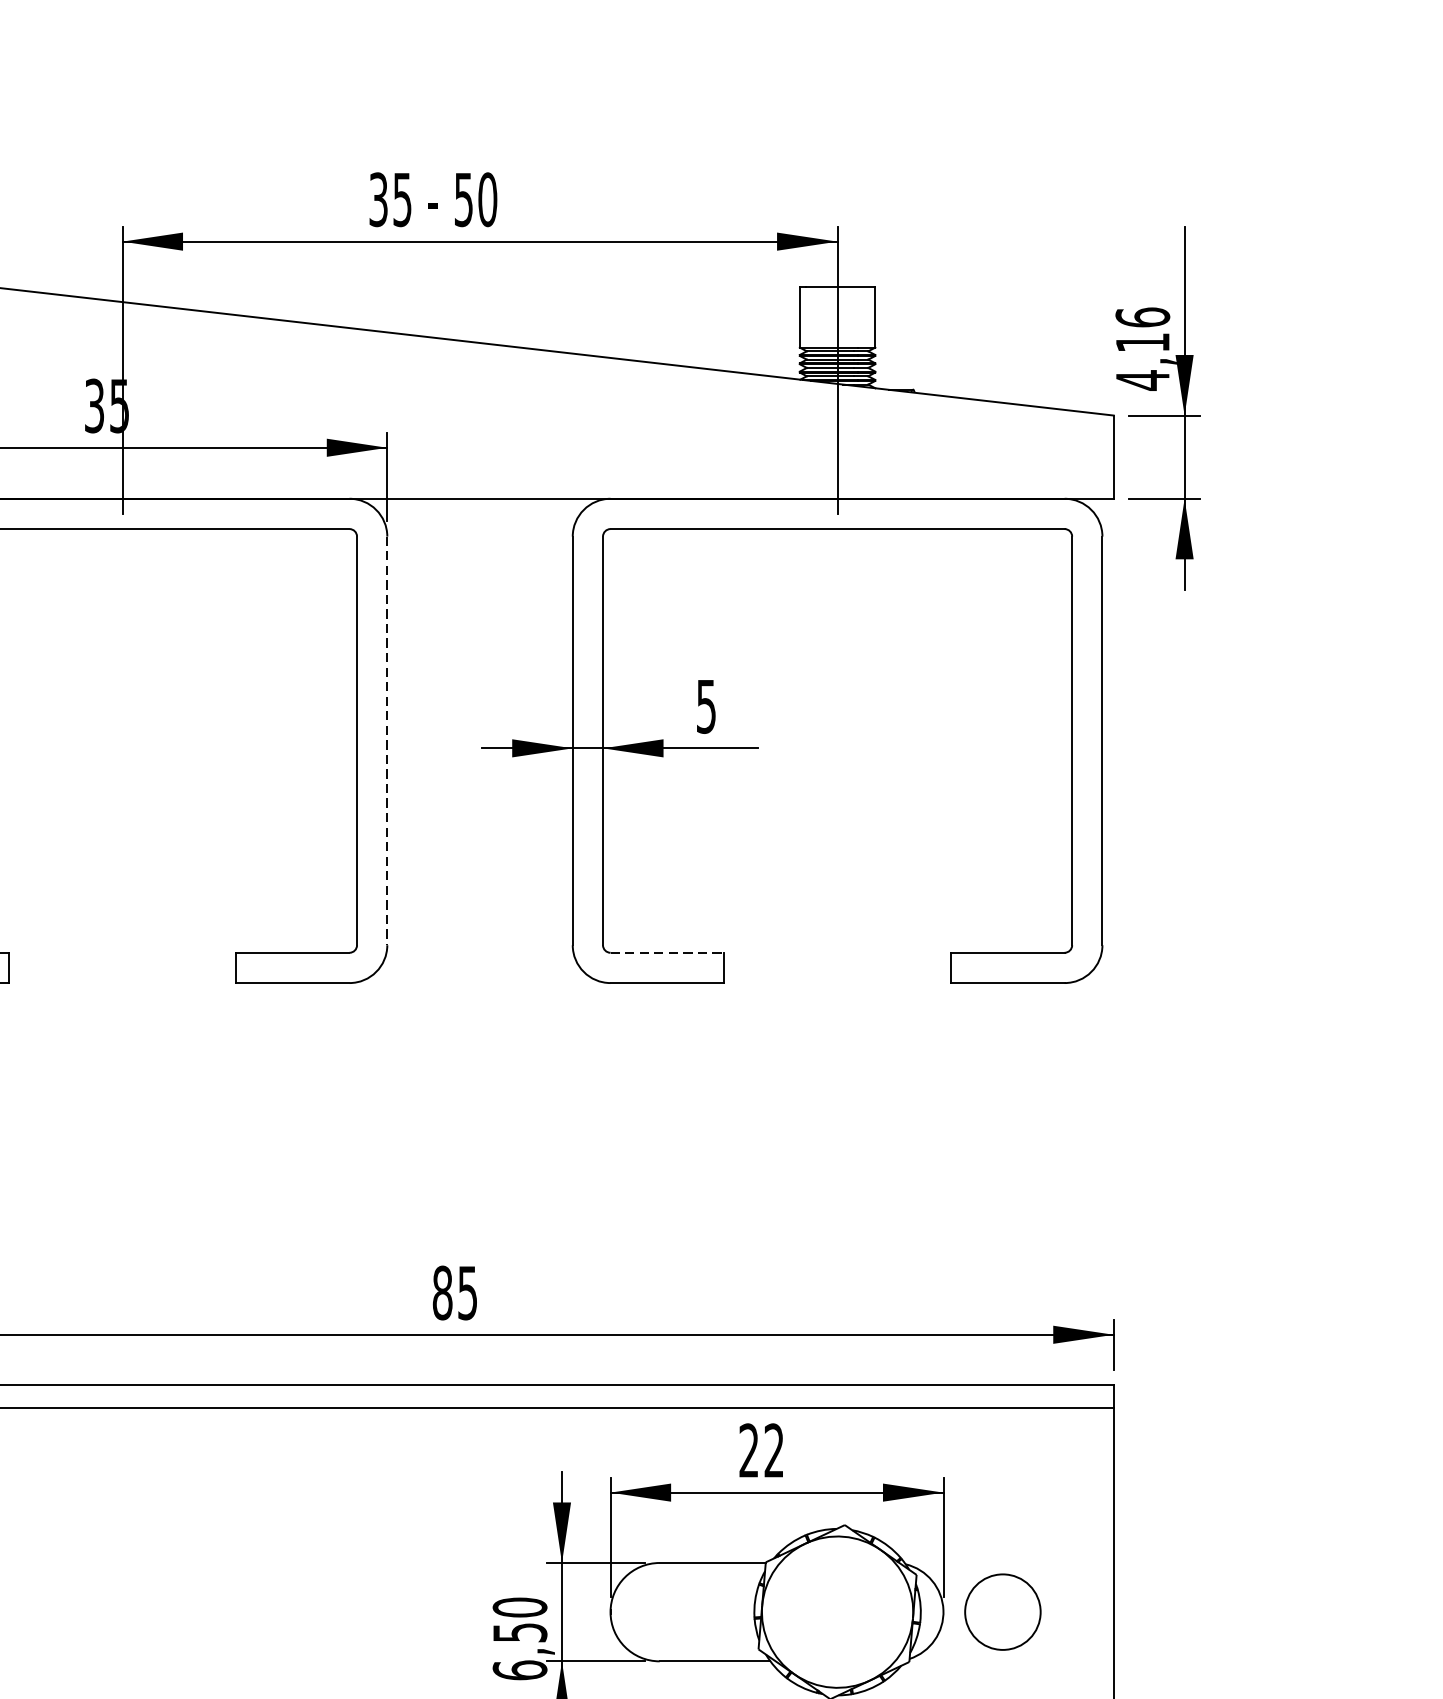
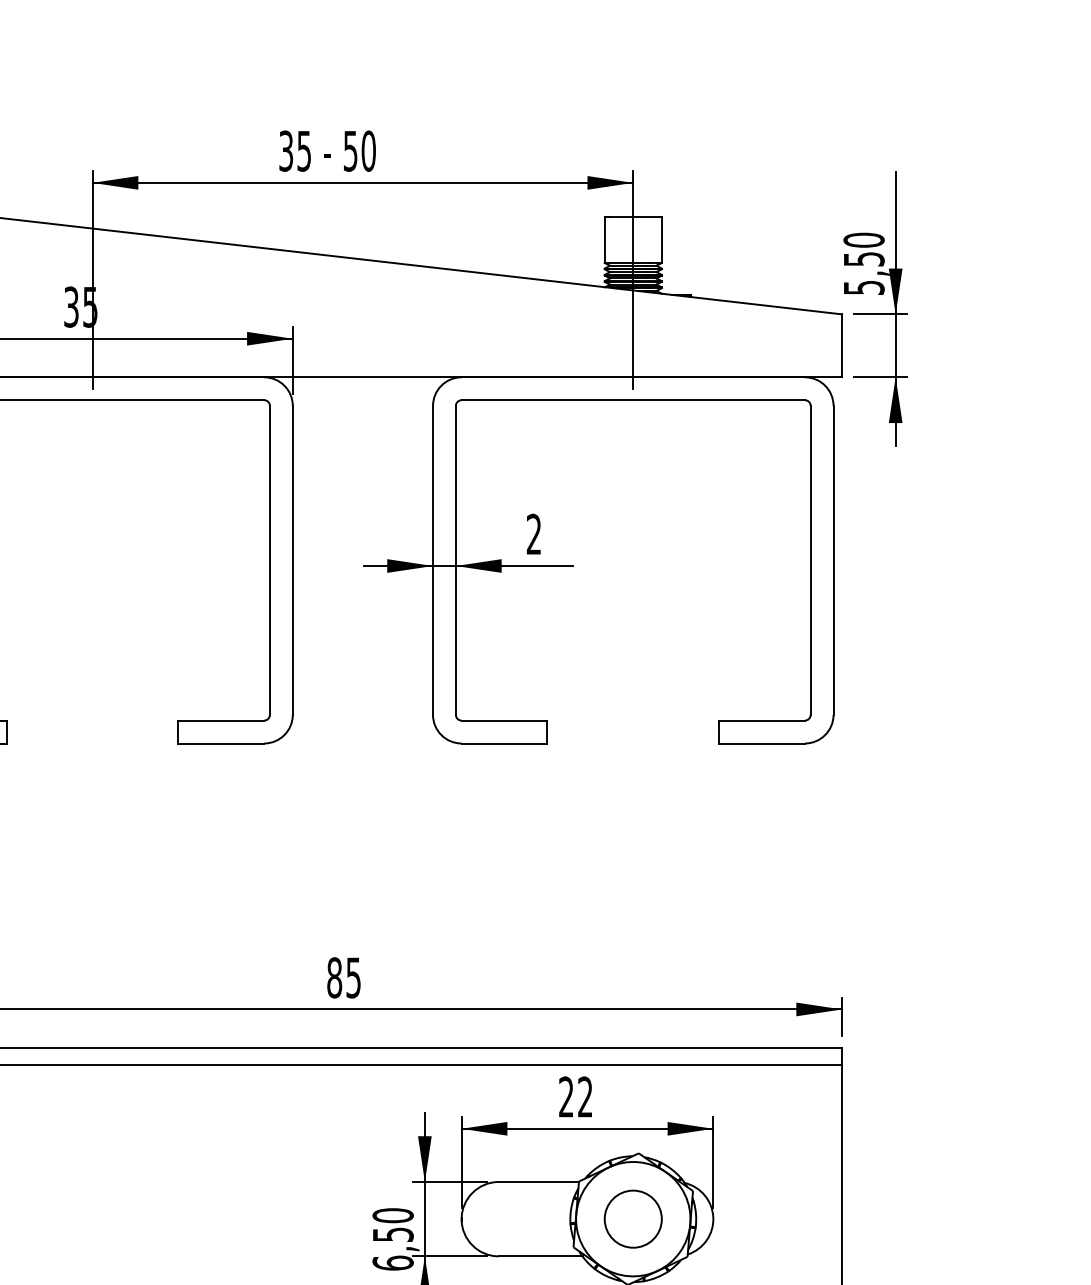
text: (1142, 348) -> (863, 263), 4,16 -> 5,50
text: (705, 706) -> (533, 534), 5 -> 2
line: (386, 741) -> (292, 560), dashed -> solid
line: (667, 952) -> (504, 720), dashed -> solid
circle: (1001, 1611) -> (632, 1218), moved

